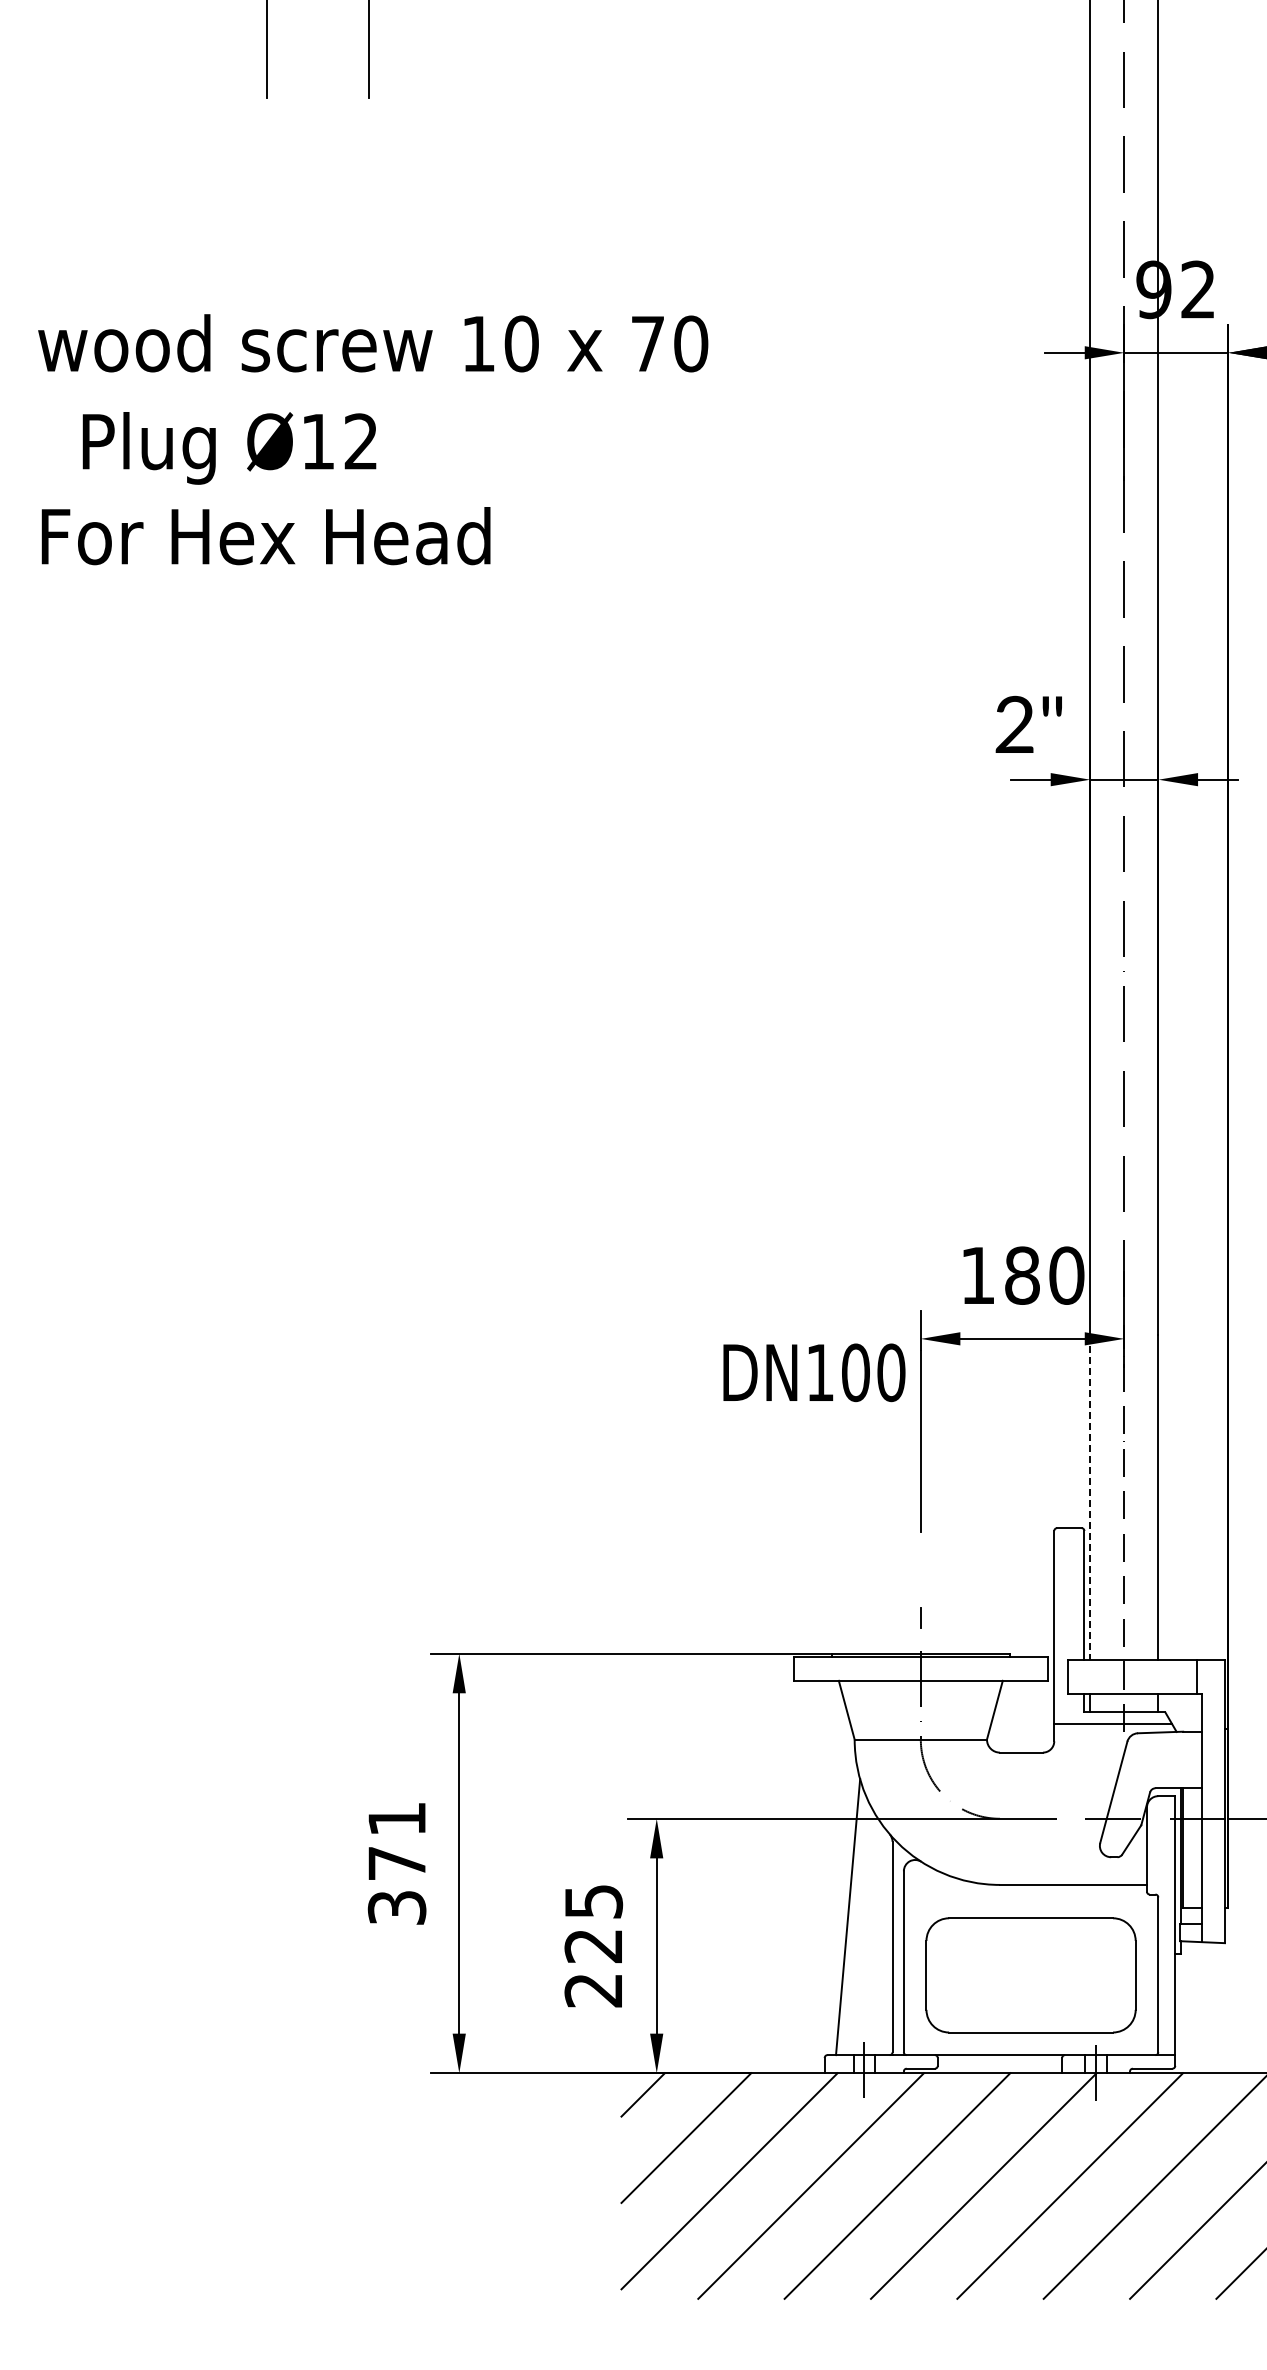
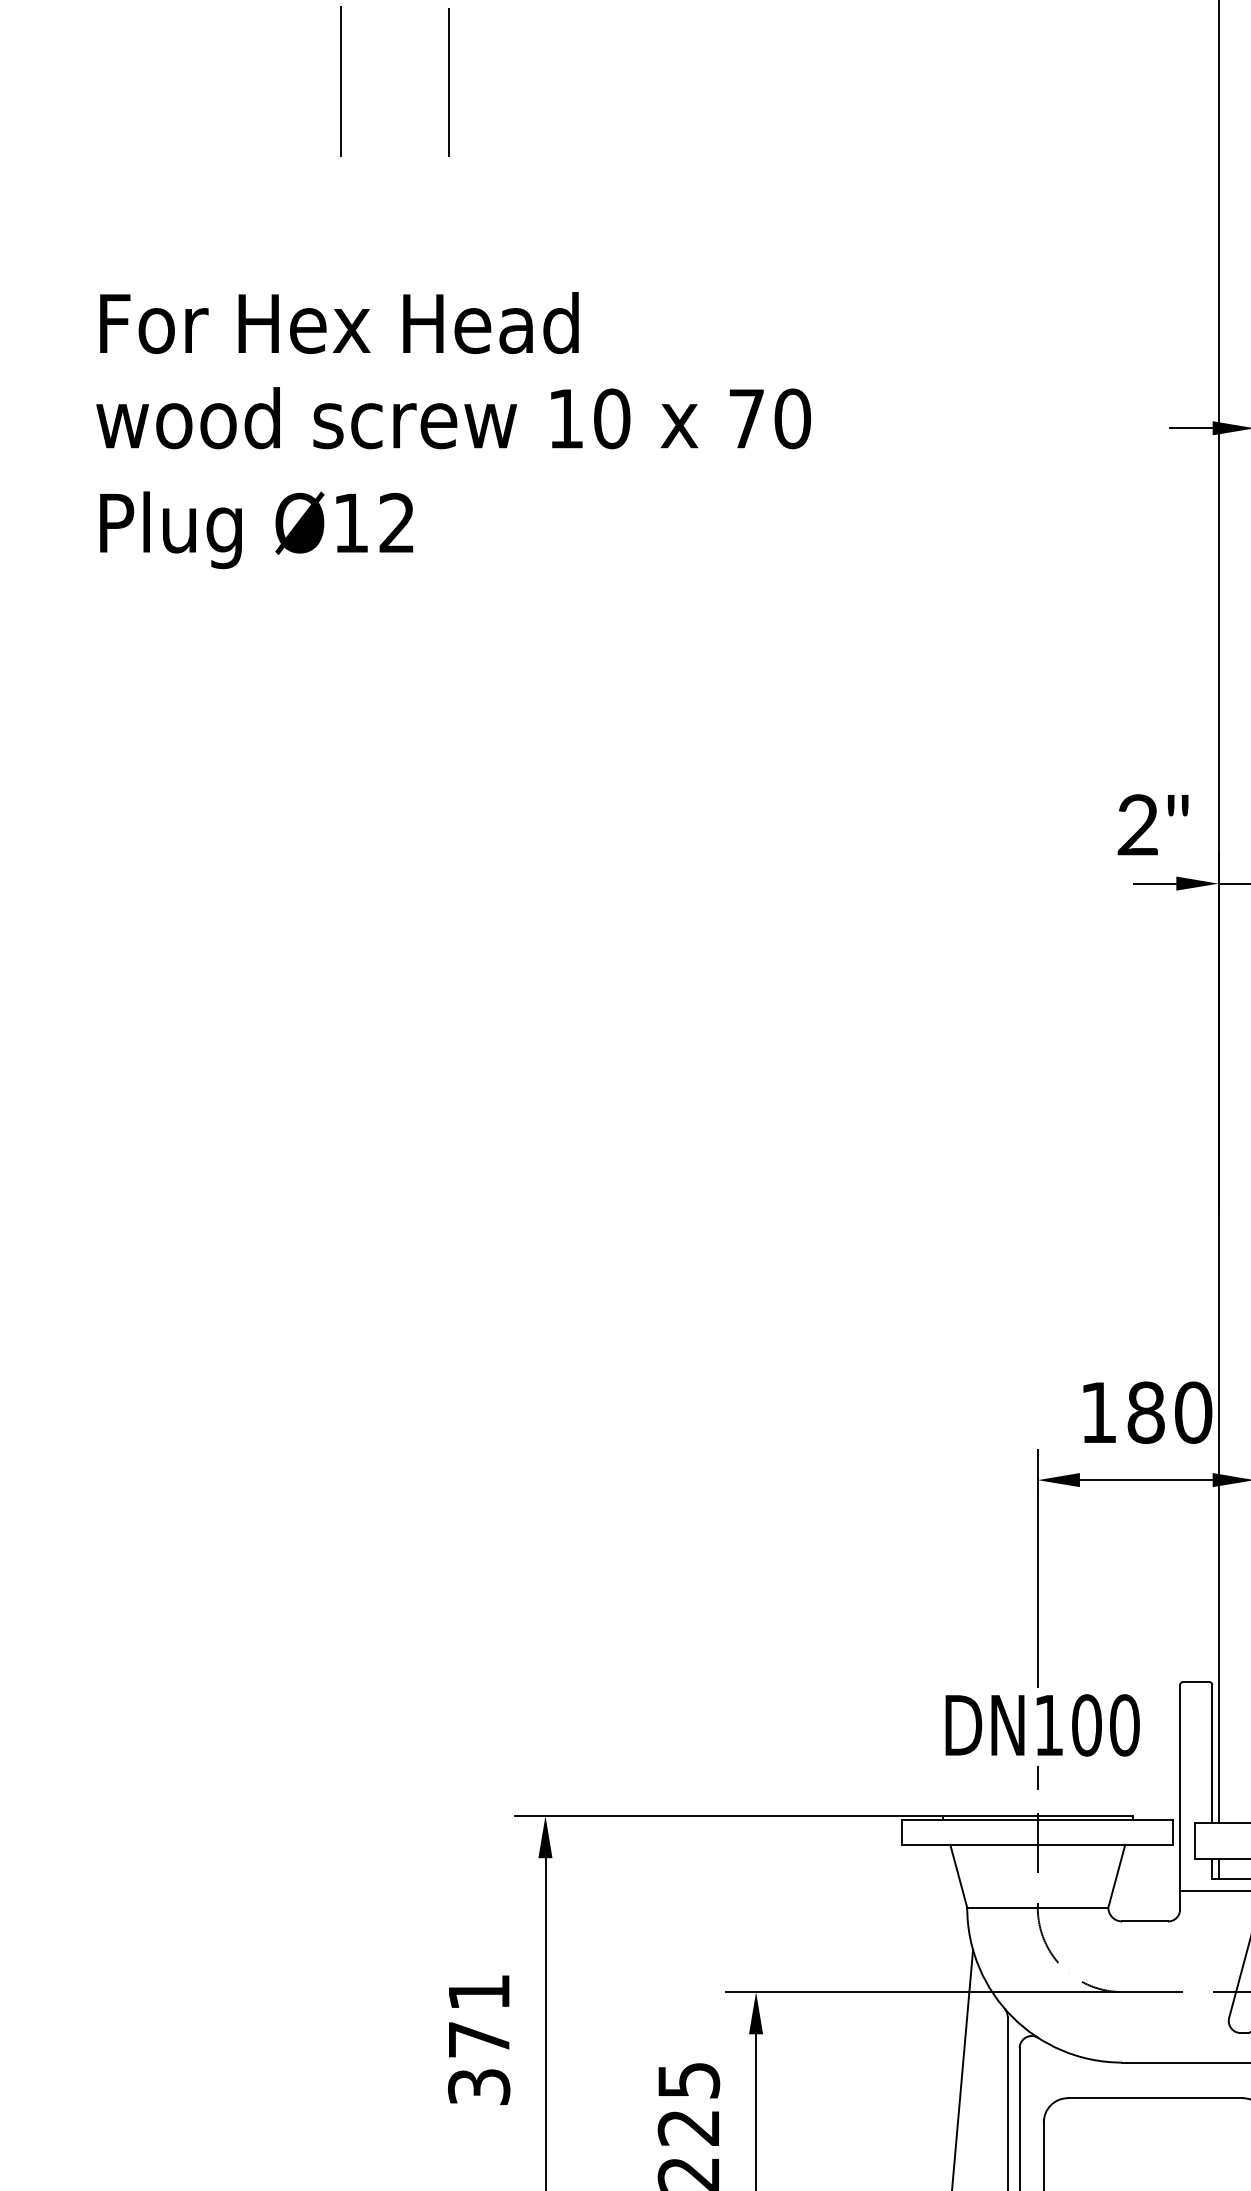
text: (229, 448) -> (256, 530), moved
text: (265, 536) -> (338, 323), moved
text: (814, 1372) -> (1042, 1725), moved
line: (1090, 1497) -> (1218, 1649), dashed -> solid

